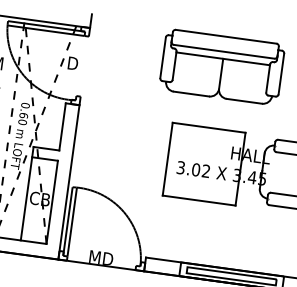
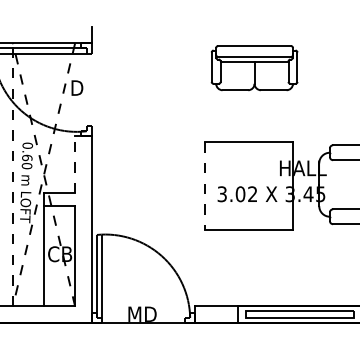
part: (222, 66) -> (254, 67), size x0.6
line: (62, 126) -> (75, 164), solid -> dashed
line: (167, 159) -> (205, 186), solid -> dashed

